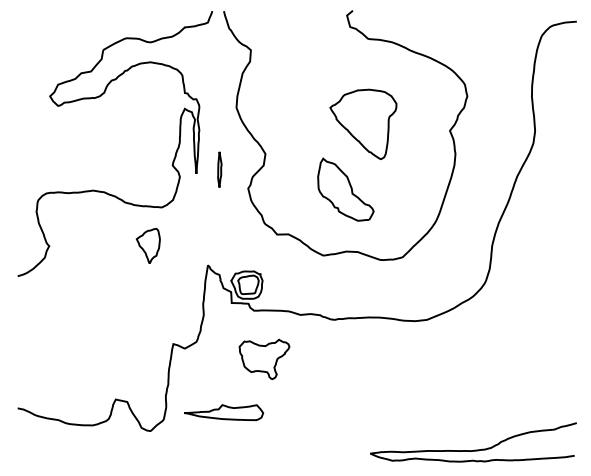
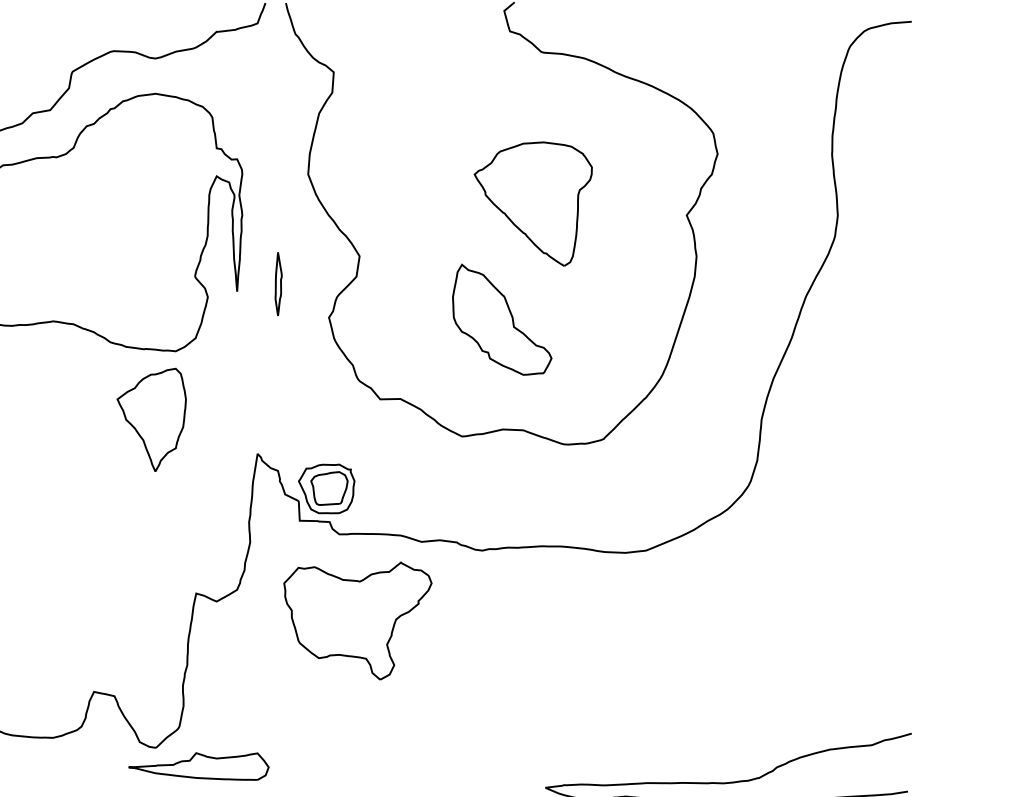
part: (148, 245) -> (152, 418), size x1.67
part: (264, 359) -> (357, 620), size x1.67
part: (224, 412) -> (200, 766), moved

